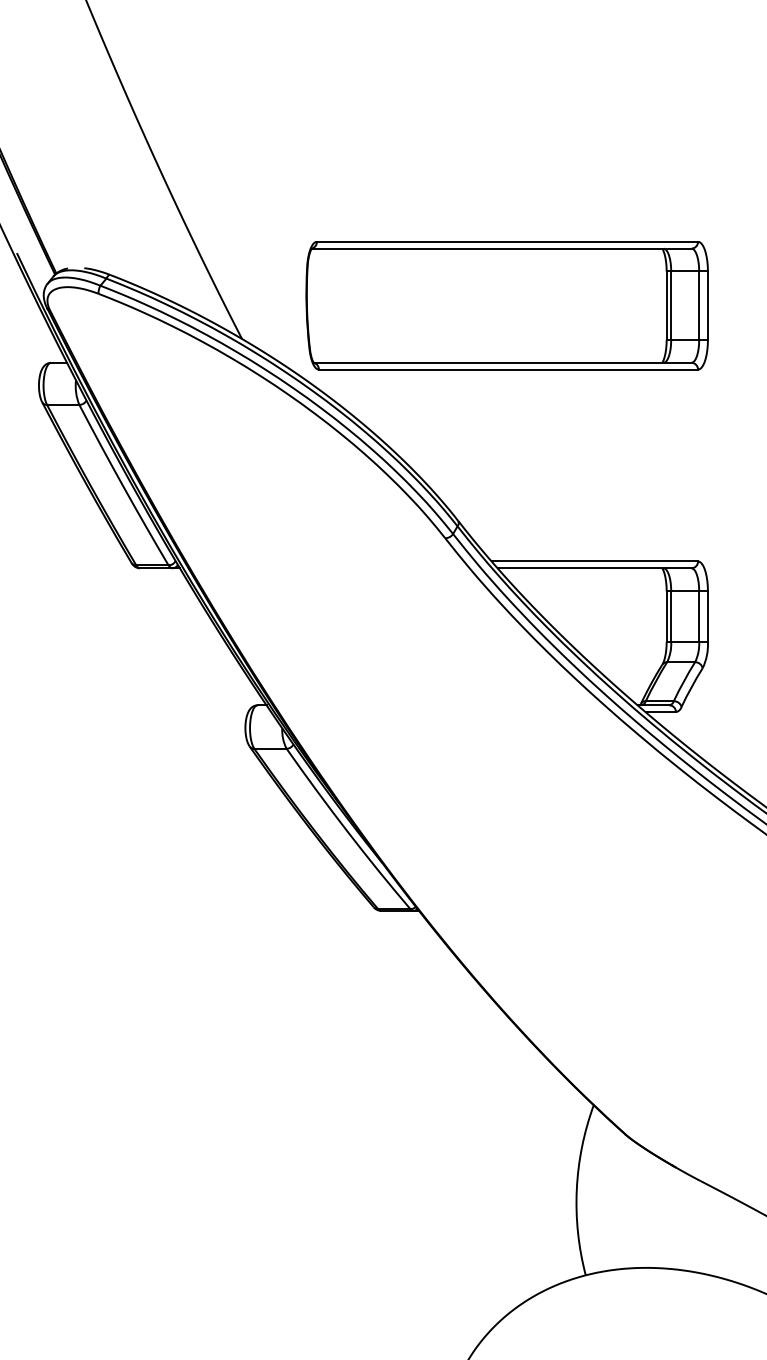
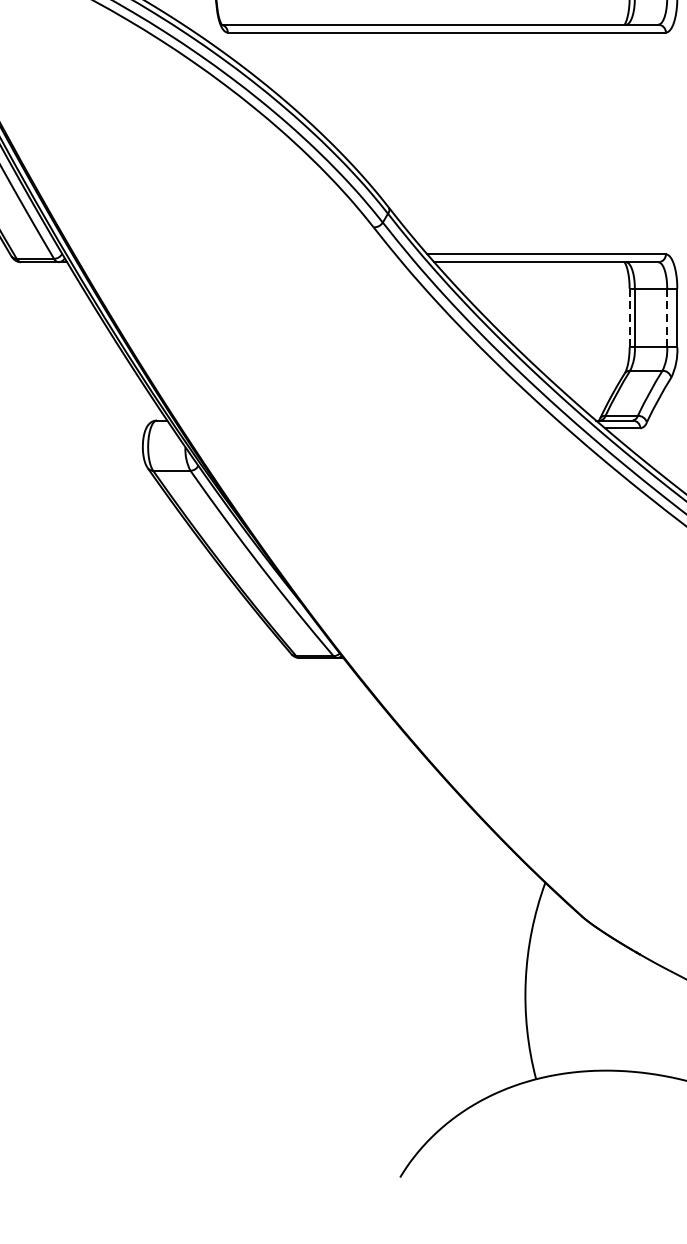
line: (666, 617) -> (629, 319), solid -> dashed
line: (699, 617) -> (667, 319), solid -> dashed

